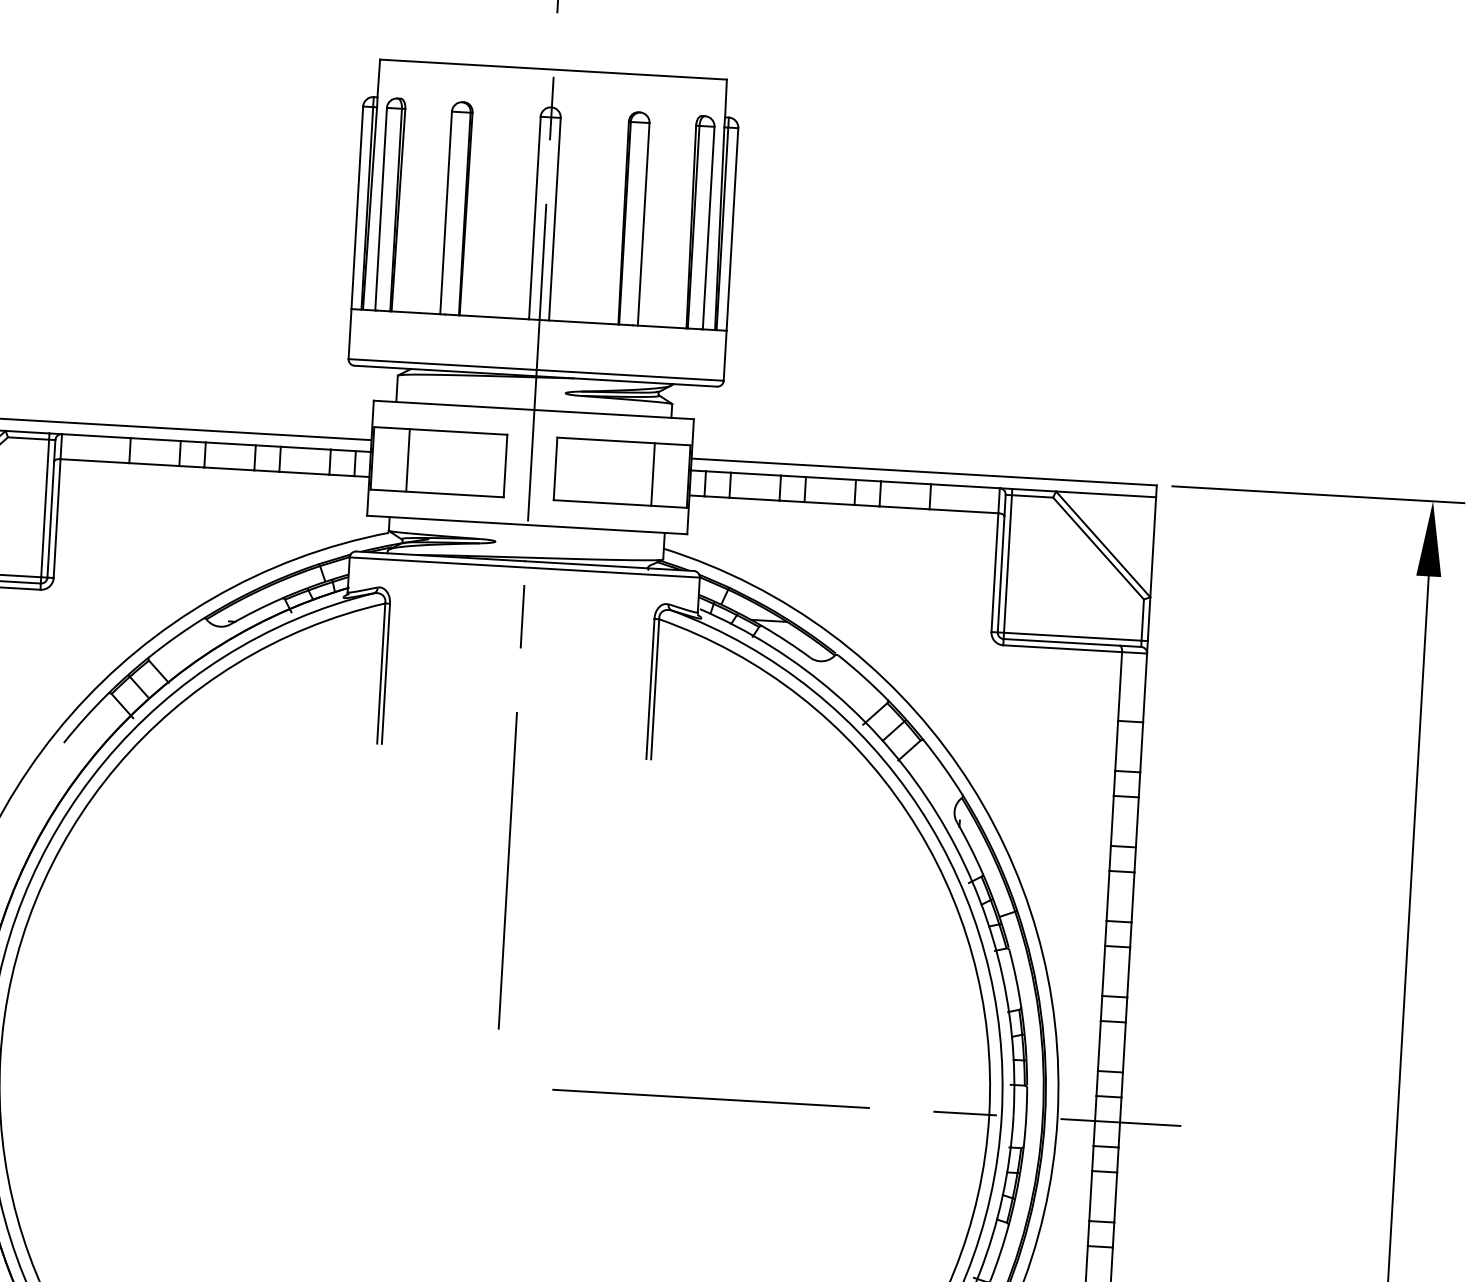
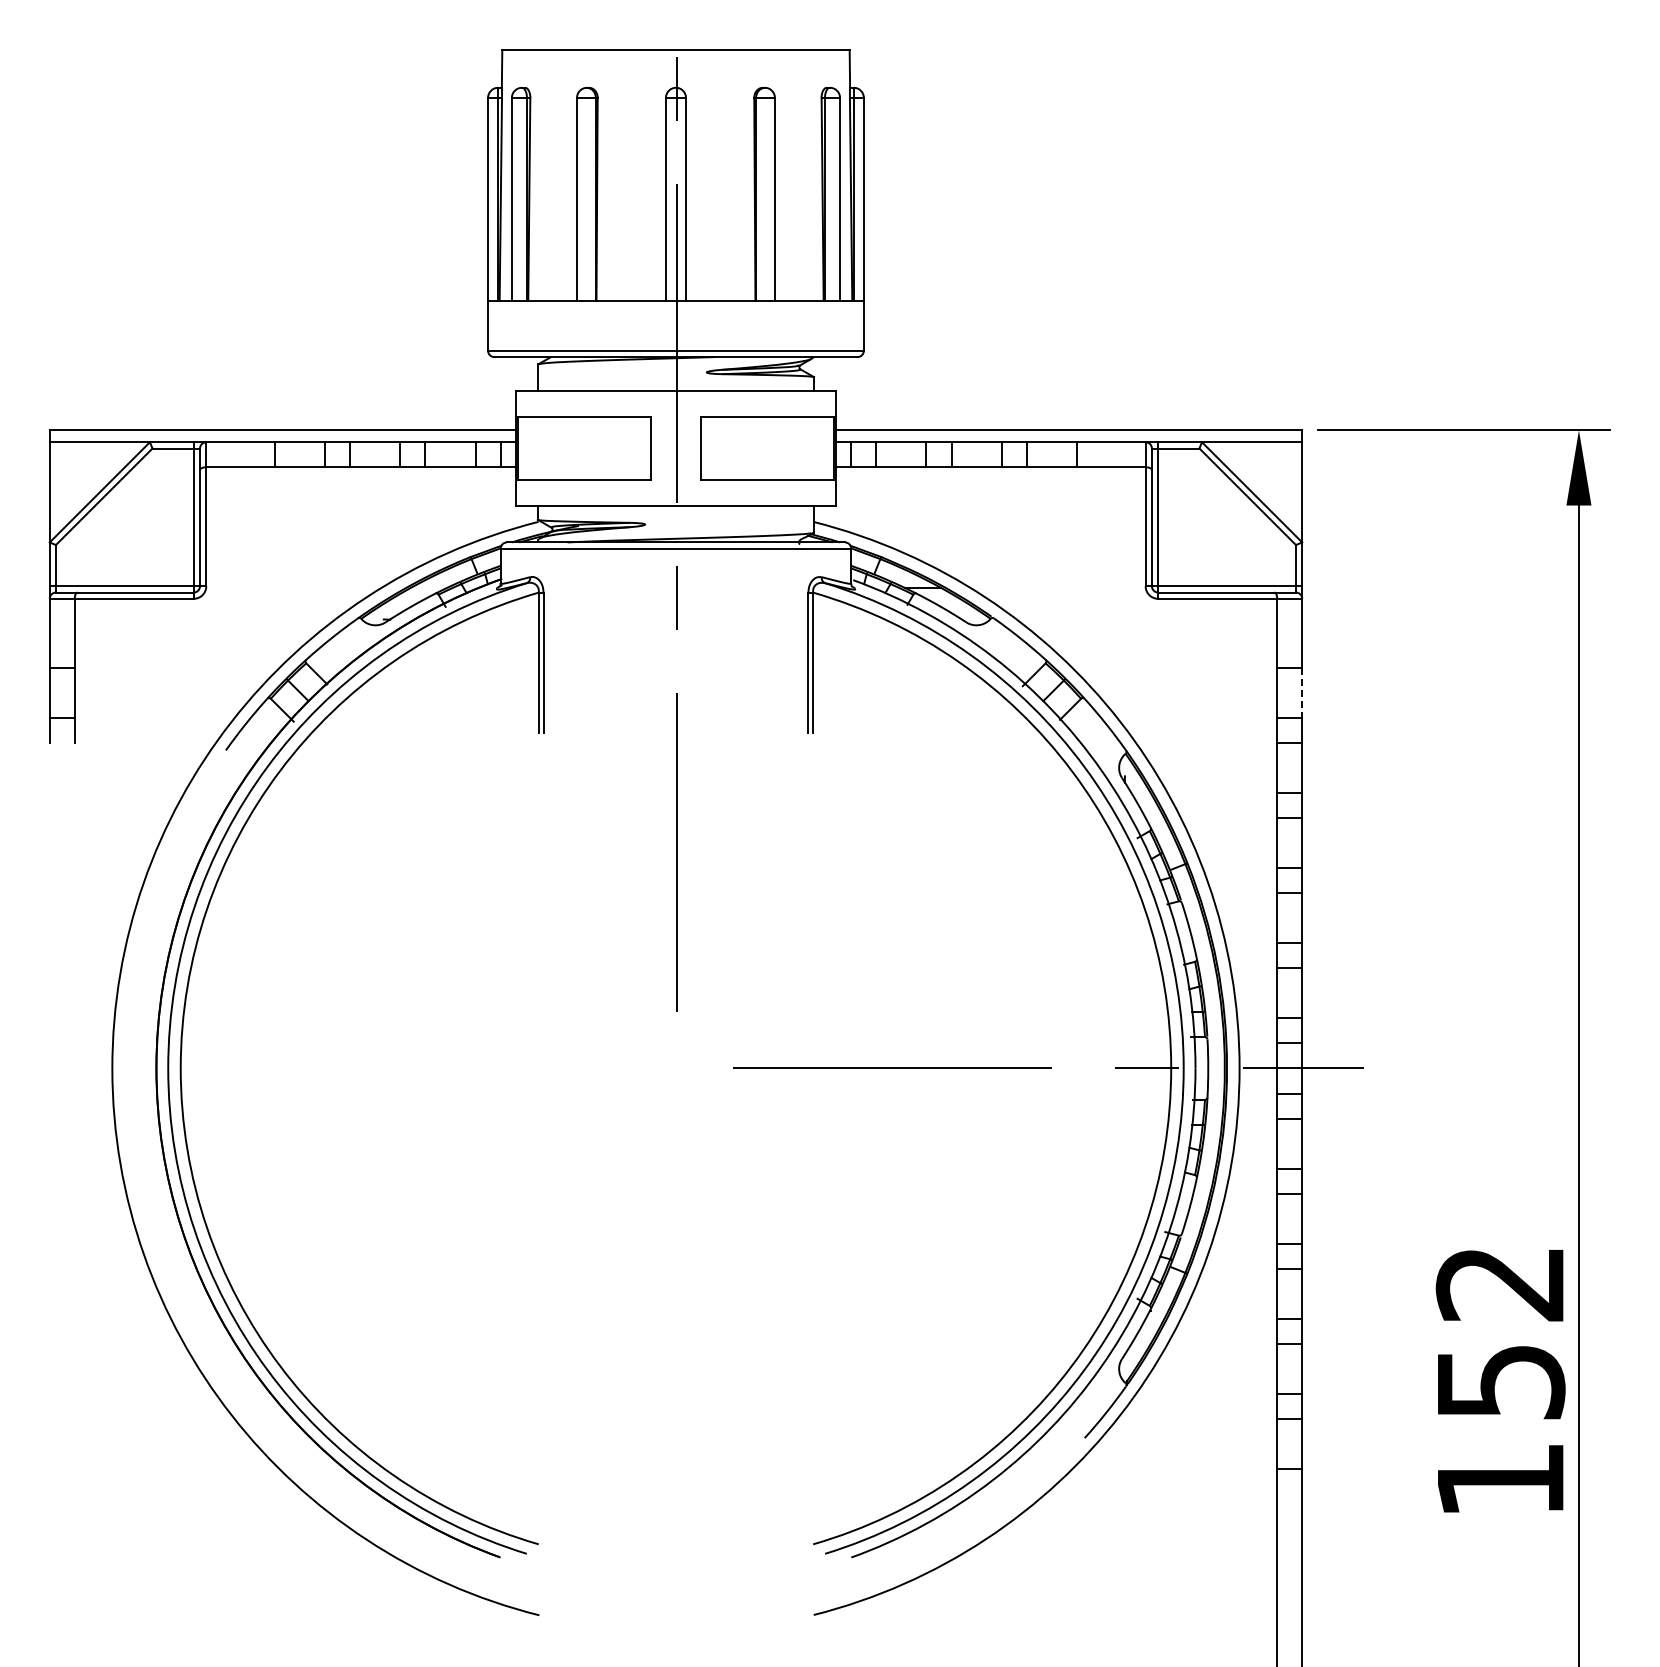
line: (408, 460) -> (553, 448), removed
line: (652, 474) -> (798, 448), removed
line: (1141, 748) -> (1302, 693), solid -> dashed

